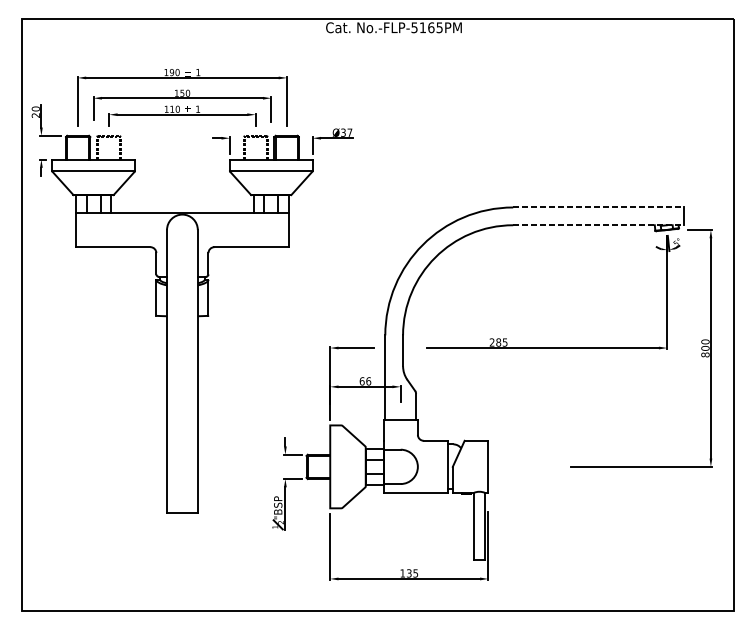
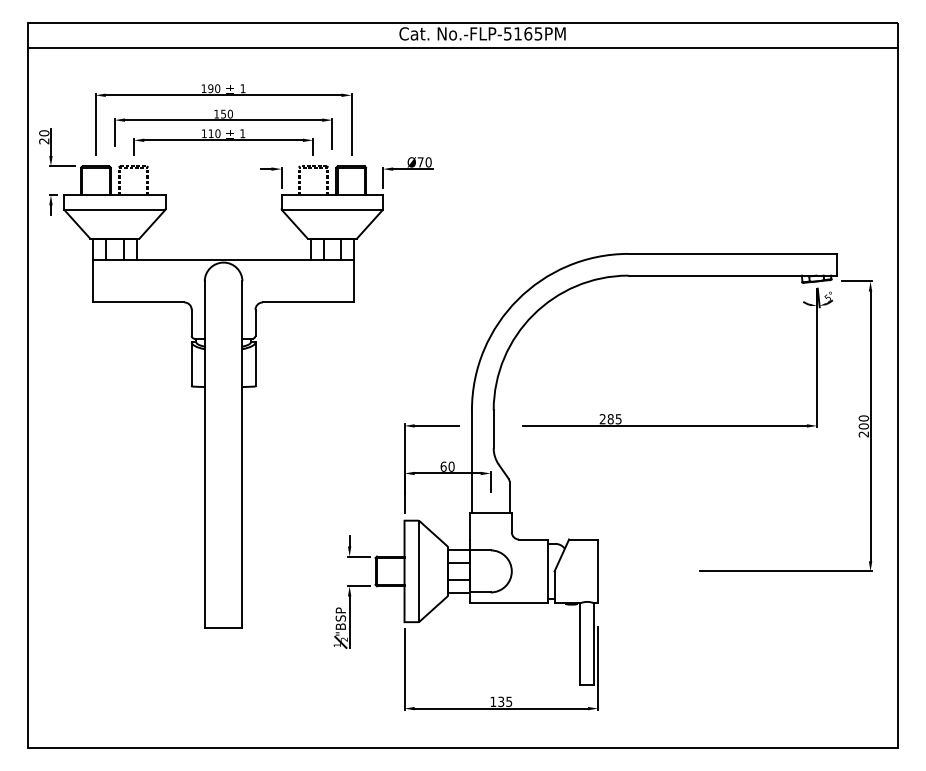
line: (377, 38) -> (462, 47), added
text: (346, 132) -> (424, 162), Ø37 -> Ø70
line: (598, 207) -> (733, 253), dashed -> solid
line: (598, 225) -> (733, 275), dashed -> solid
text: (705, 355) -> (863, 434), 800 -> 200
text: (368, 381) -> (451, 466), 66 -> 60
line: (341, 466) -> (418, 570), added

